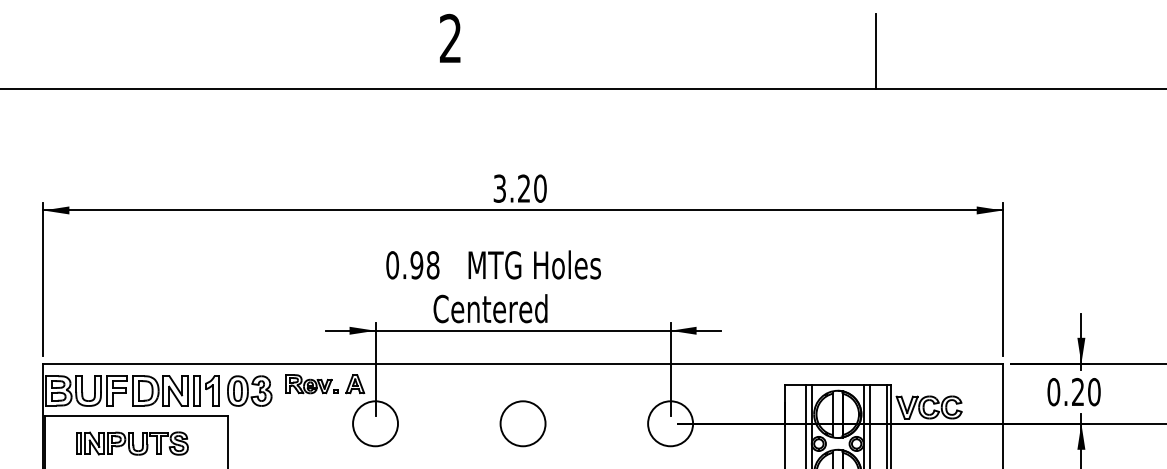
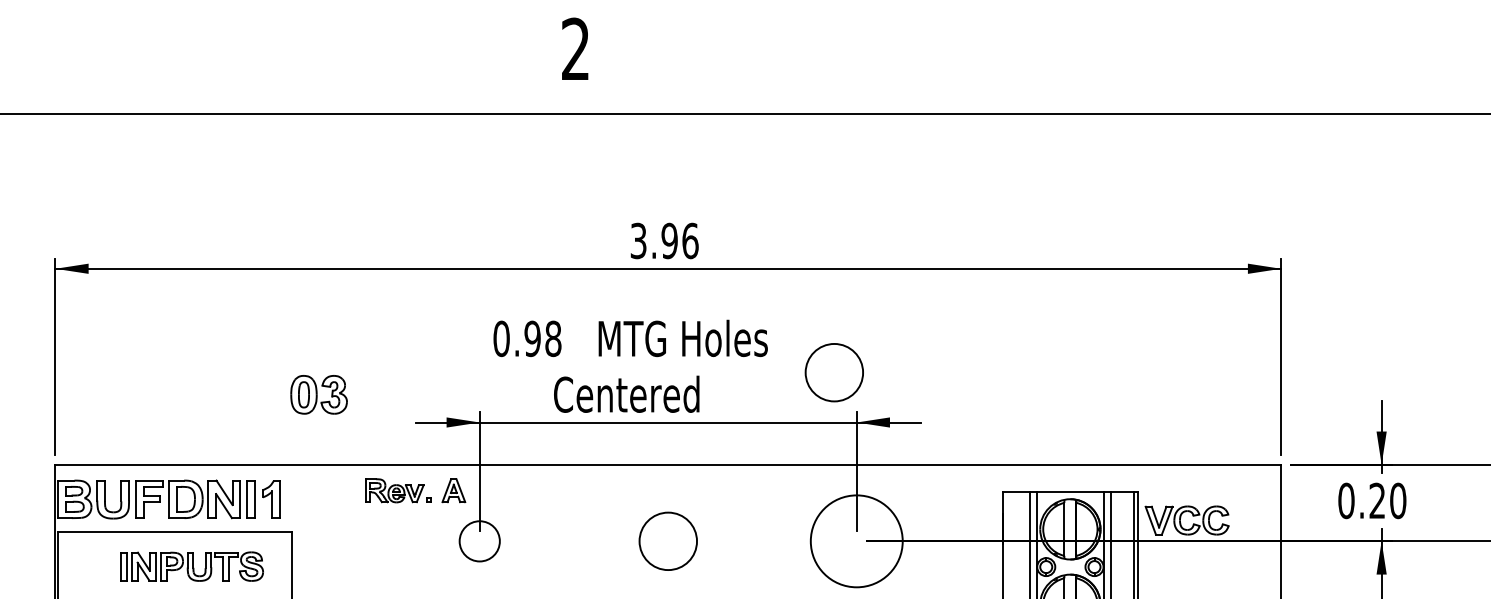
line: (875, 51) -> (1118, 65), removed
text: (531, 188) -> (679, 240), 3.20 -> 3.96
circle: (652, 291) -> (833, 372), added
part: (249, 390) -> (318, 394), moved
circle: (375, 423) -> (479, 540), size x0.7
circle: (670, 423) -> (856, 540), size x1.6
part: (132, 443) -> (192, 566), moved

